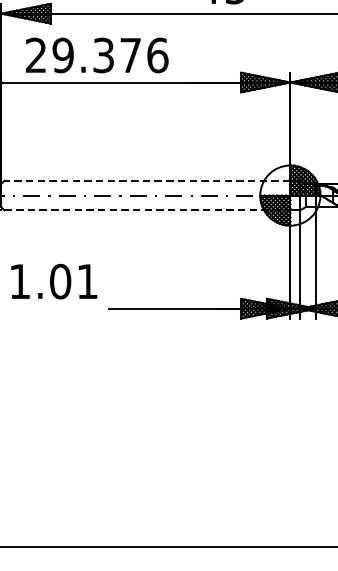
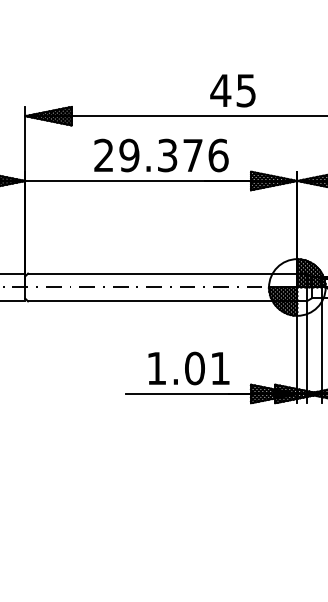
text: (97, 55) -> (161, 155), moved
line: (147, 180) -> (162, 273), dashed -> solid
line: (147, 210) -> (162, 301), dashed -> solid
text: (53, 281) -> (188, 368), moved

